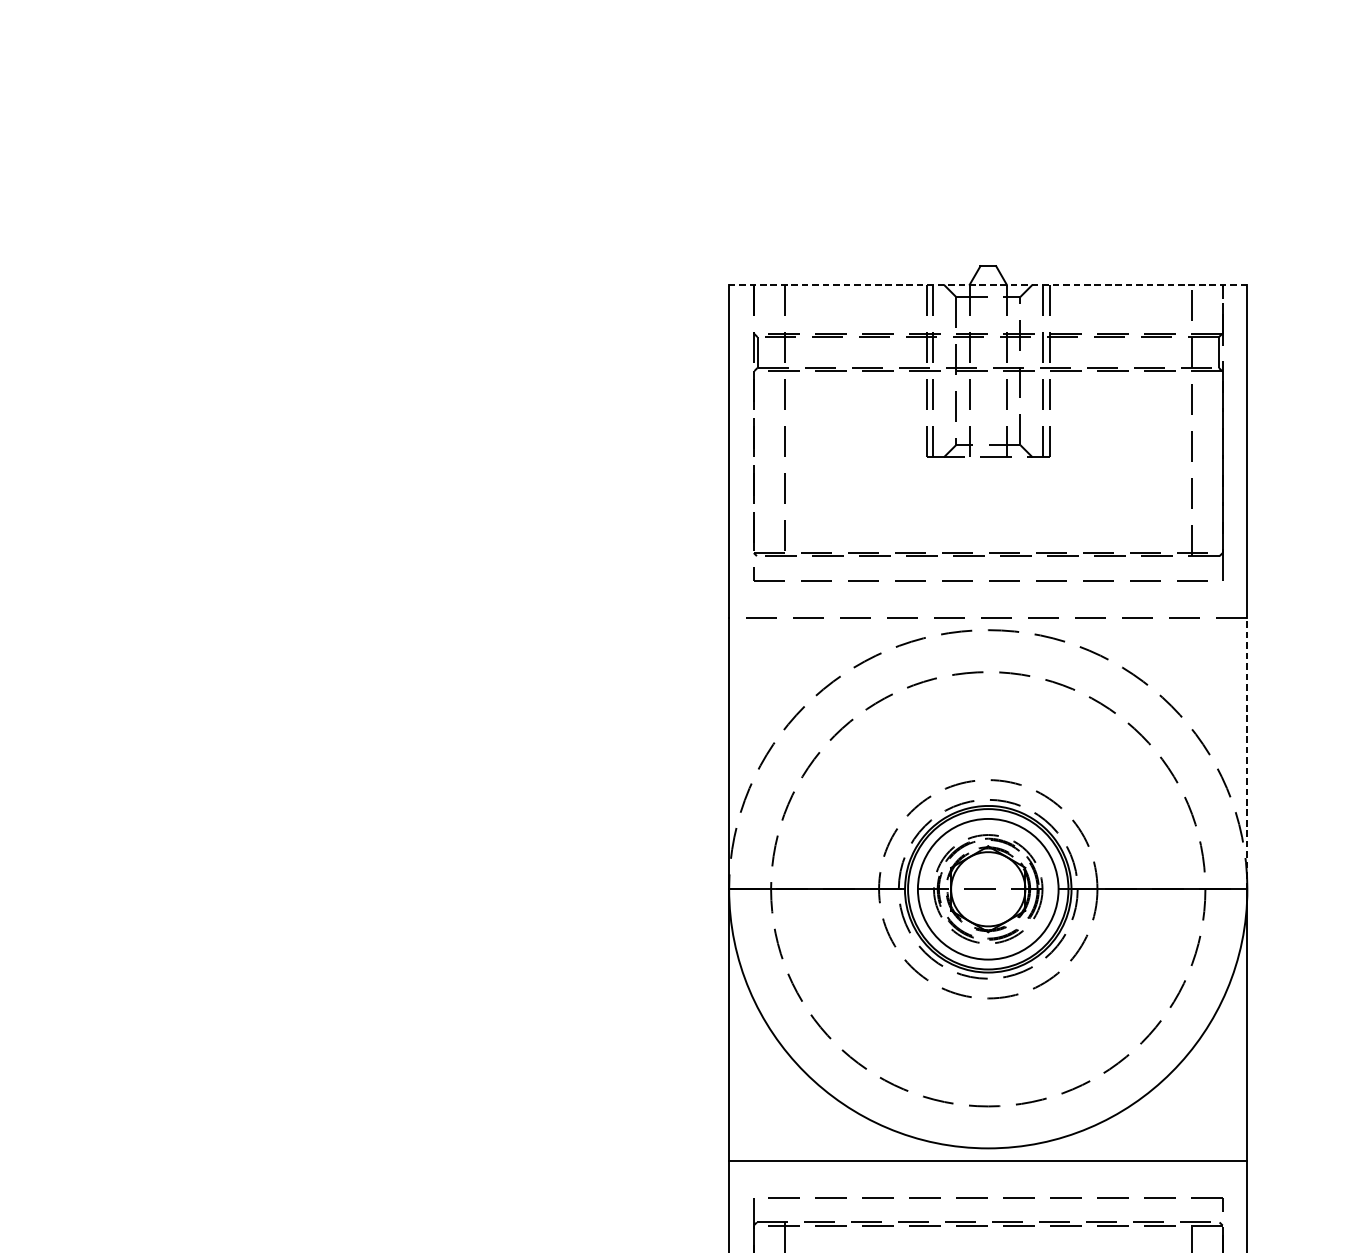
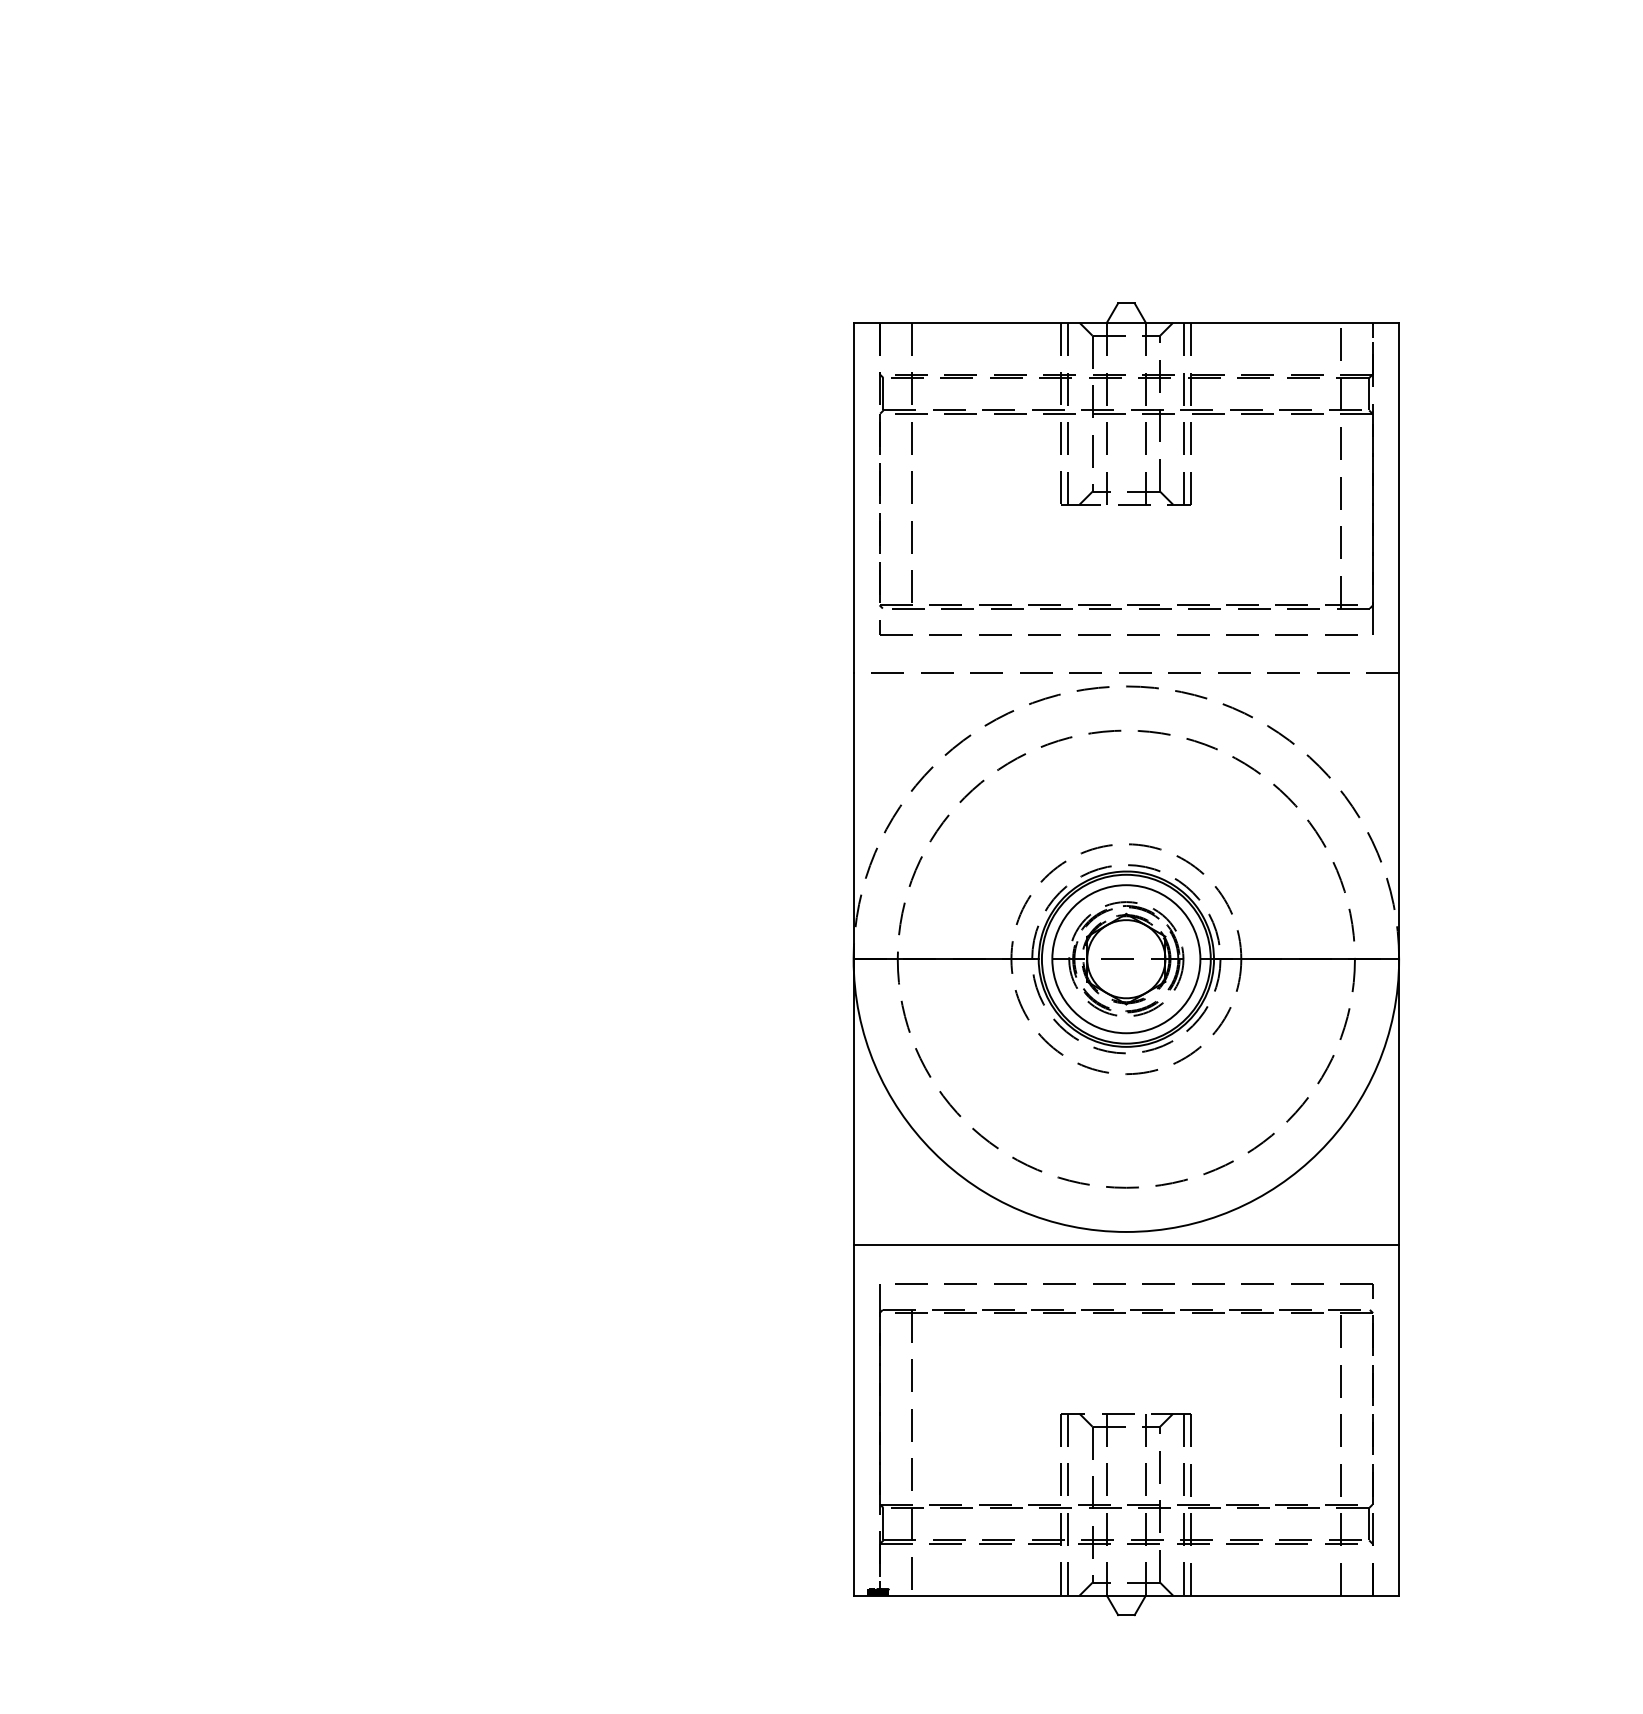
line: (988, 284) -> (1126, 322), dashed -> solid
line: (1247, 753) -> (1399, 816), dashed -> solid

